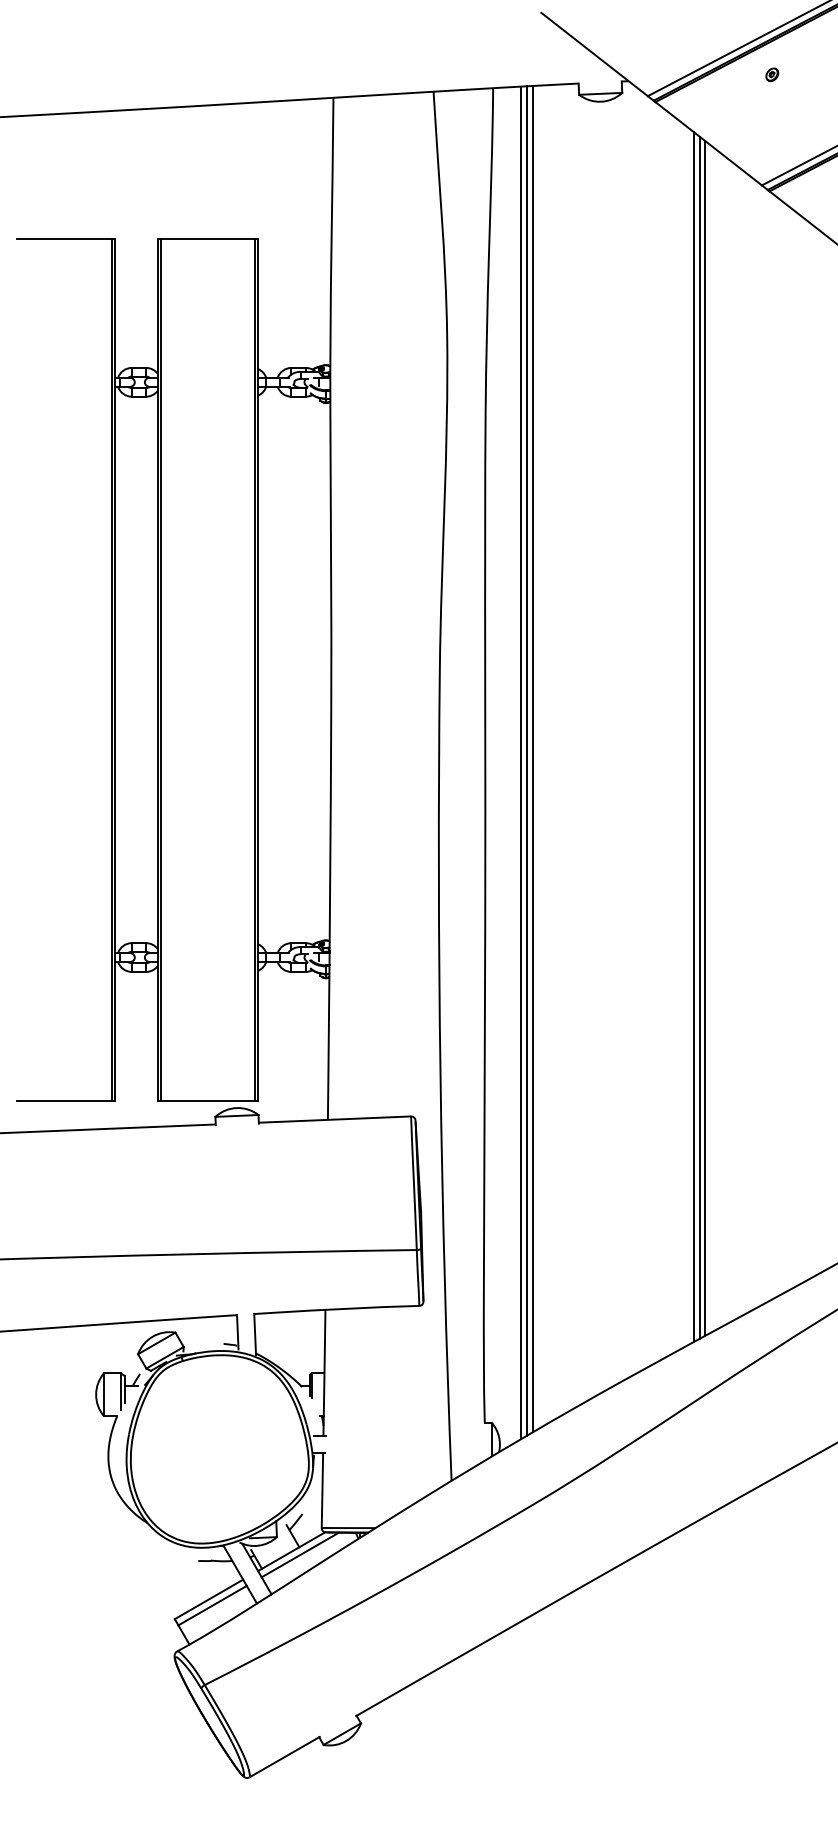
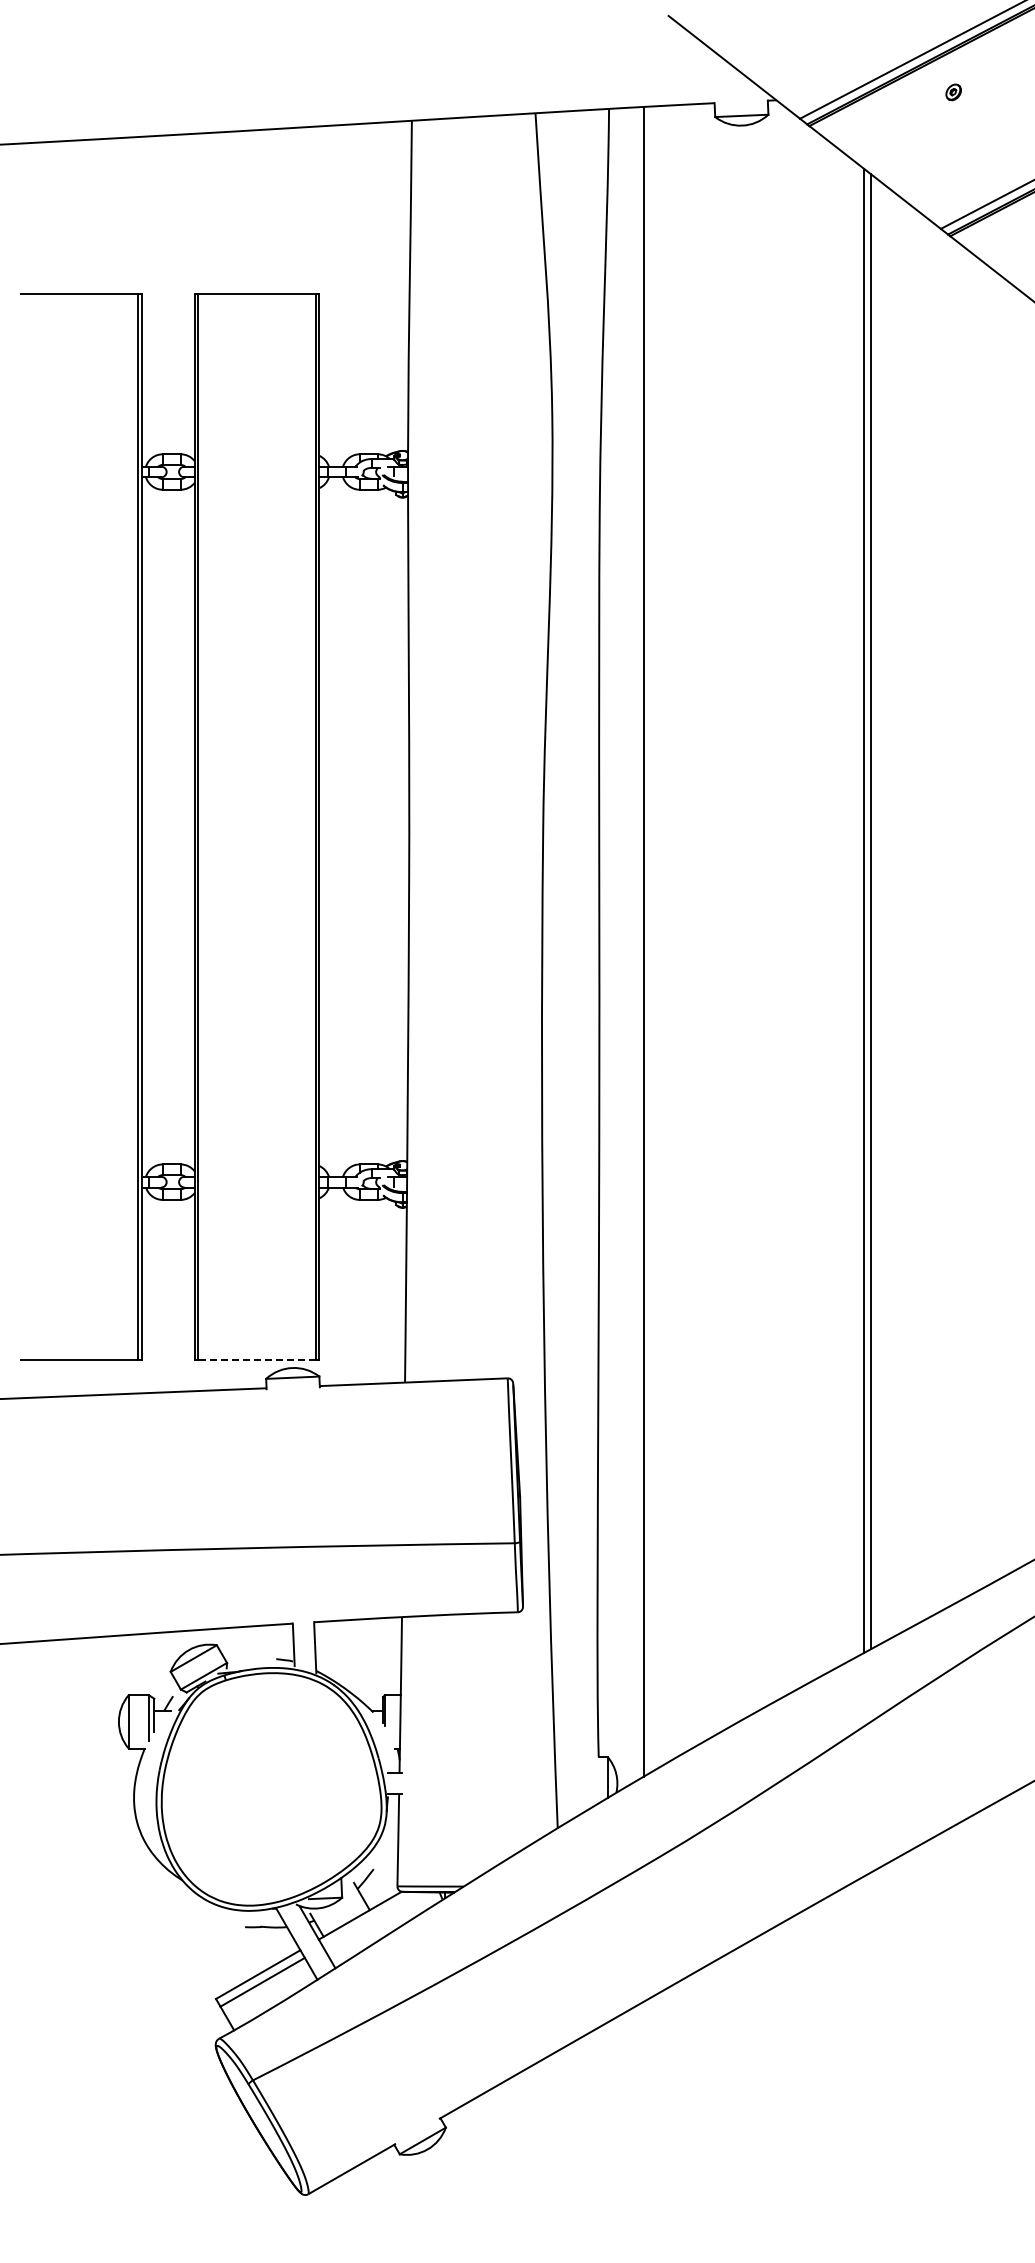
line: (693, 736) -> (856, 909), removed
line: (533, 759) -> (658, 937), removed
line: (527, 760) -> (651, 939), removed
line: (208, 1101) -> (257, 1359), solid -> dashed
line: (299, 1554) -> (370, 1919), removed

